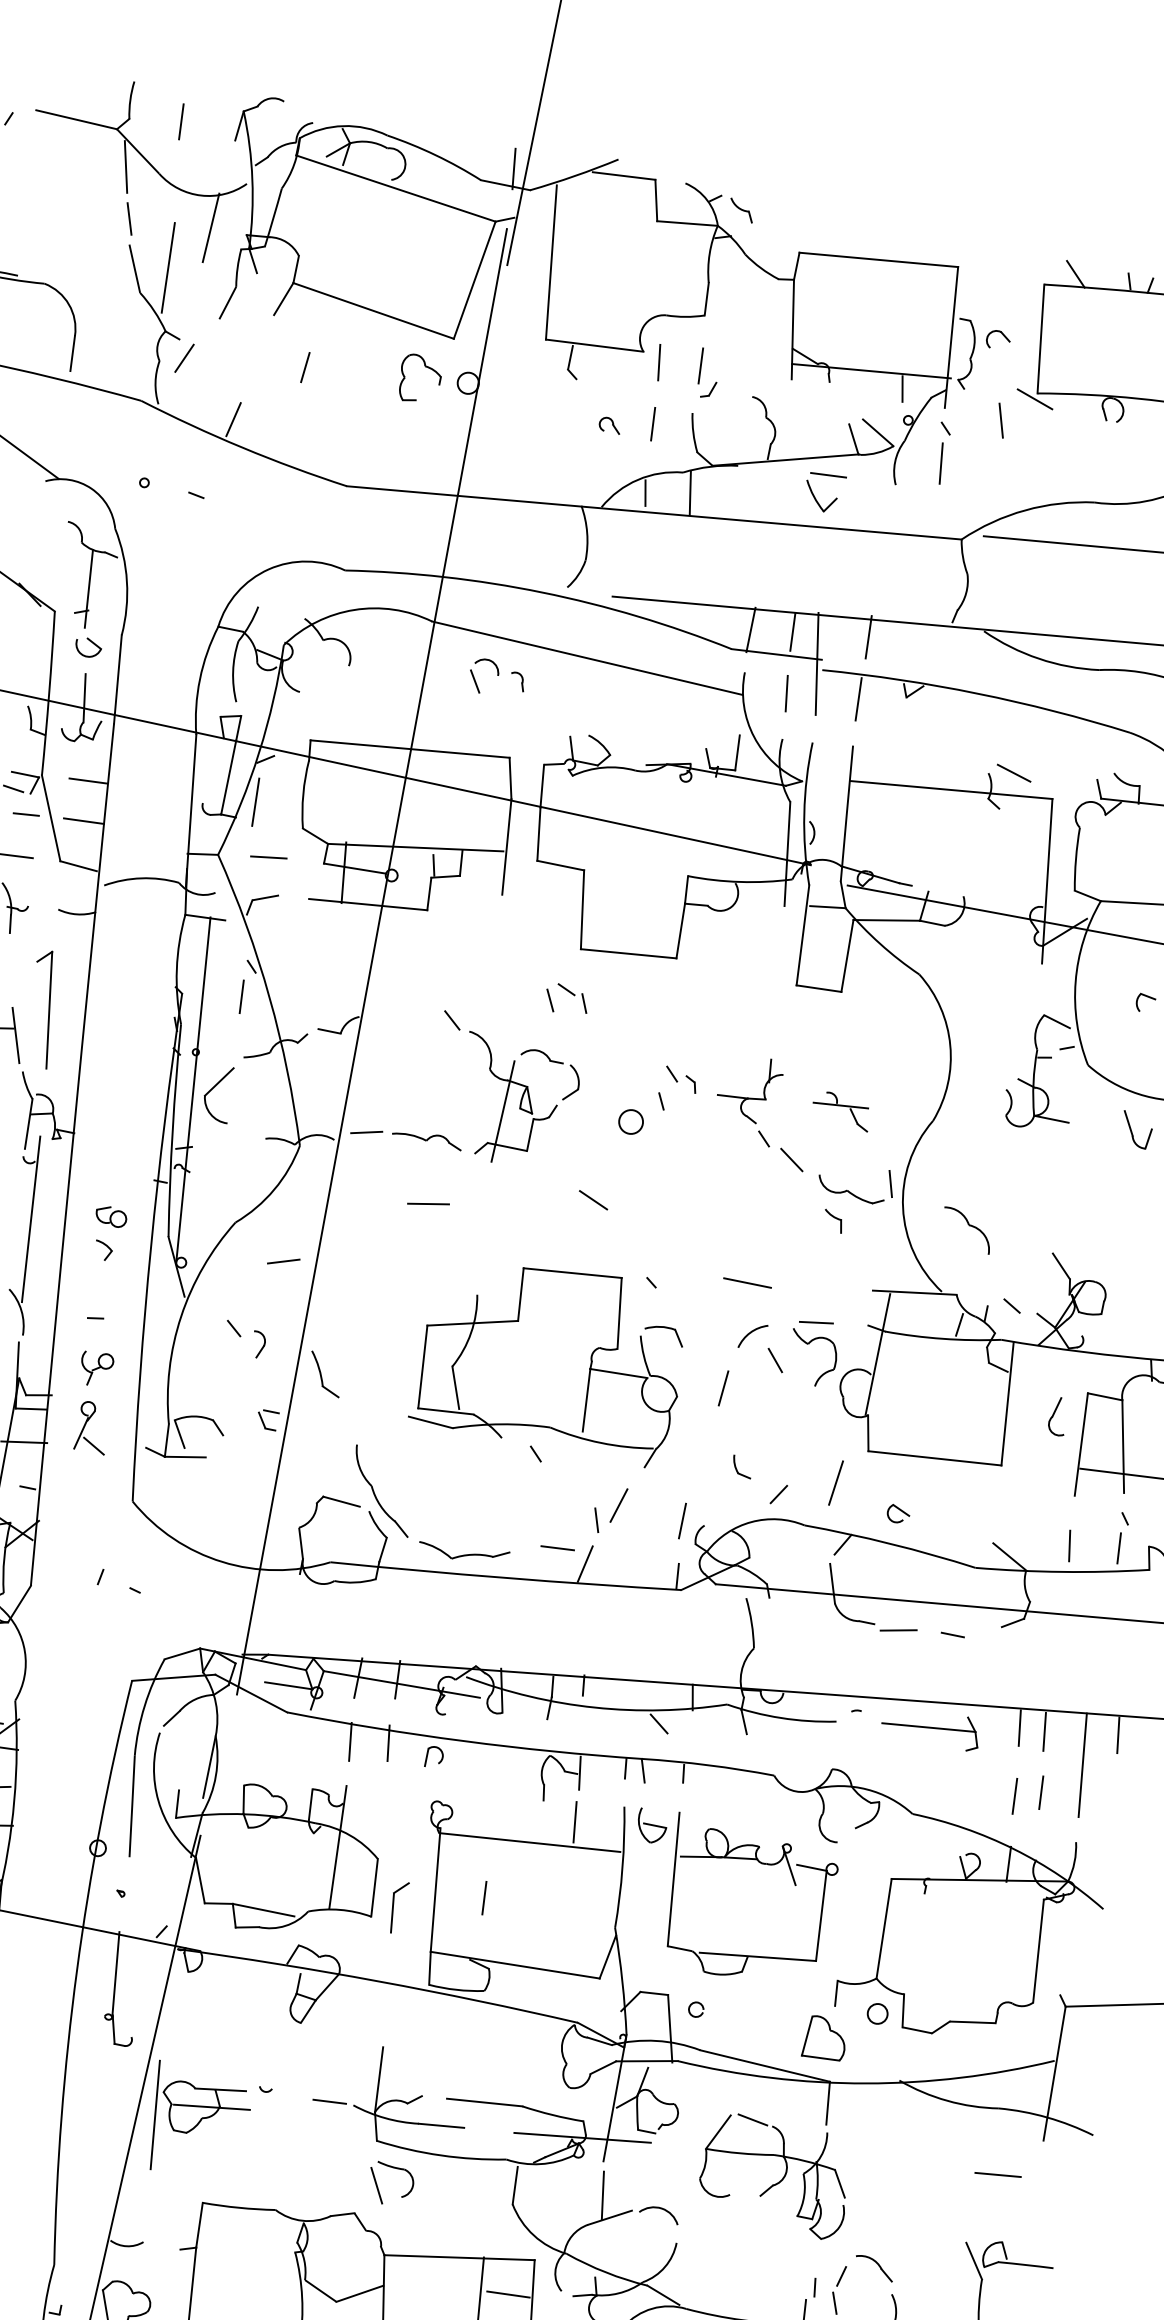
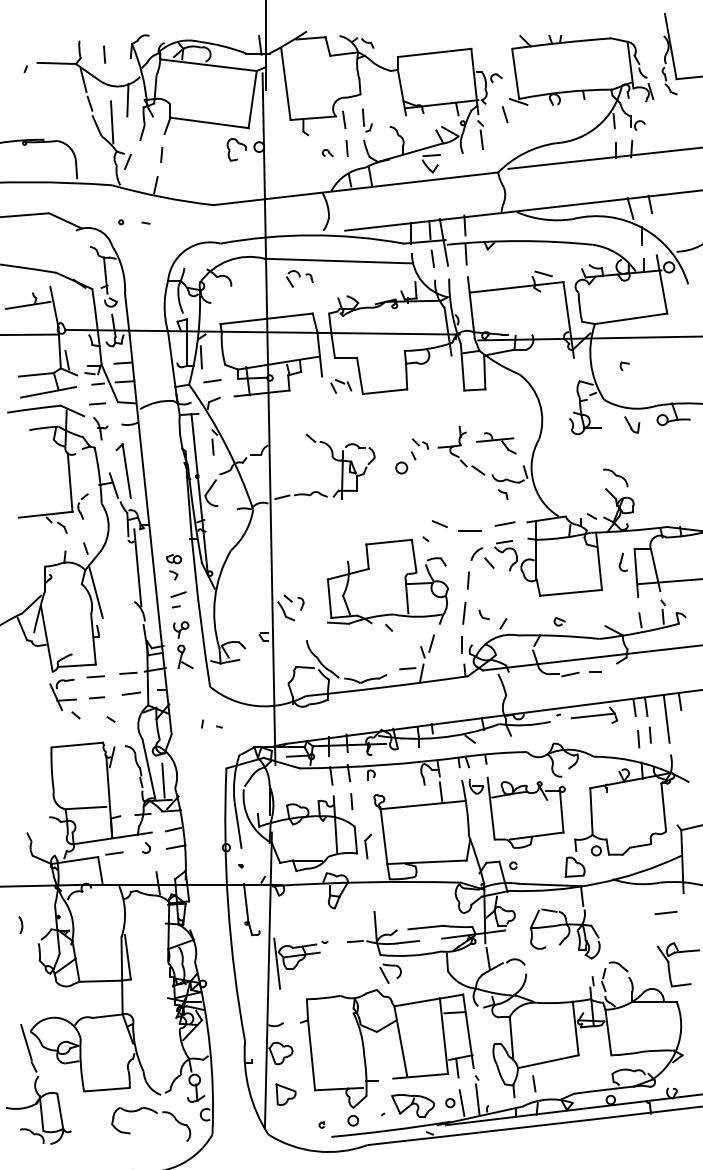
line: (305, 366) -> (161, 154), moved
part: (567, 1000) -> (341, 386), moved
part: (841, 1110) -> (496, 443), size x1.43
line: (593, 1198) -> (439, 523), moved
line: (427, 1202) -> (504, 523), moved
part: (967, 1228) -> (615, 477), moved
line: (283, 1261) -> (178, 594), moved
part: (243, 1338) -> (293, 602), moved
line: (836, 1481) -> (464, 612), moved
line: (483, 1897) -> (351, 801), moved

